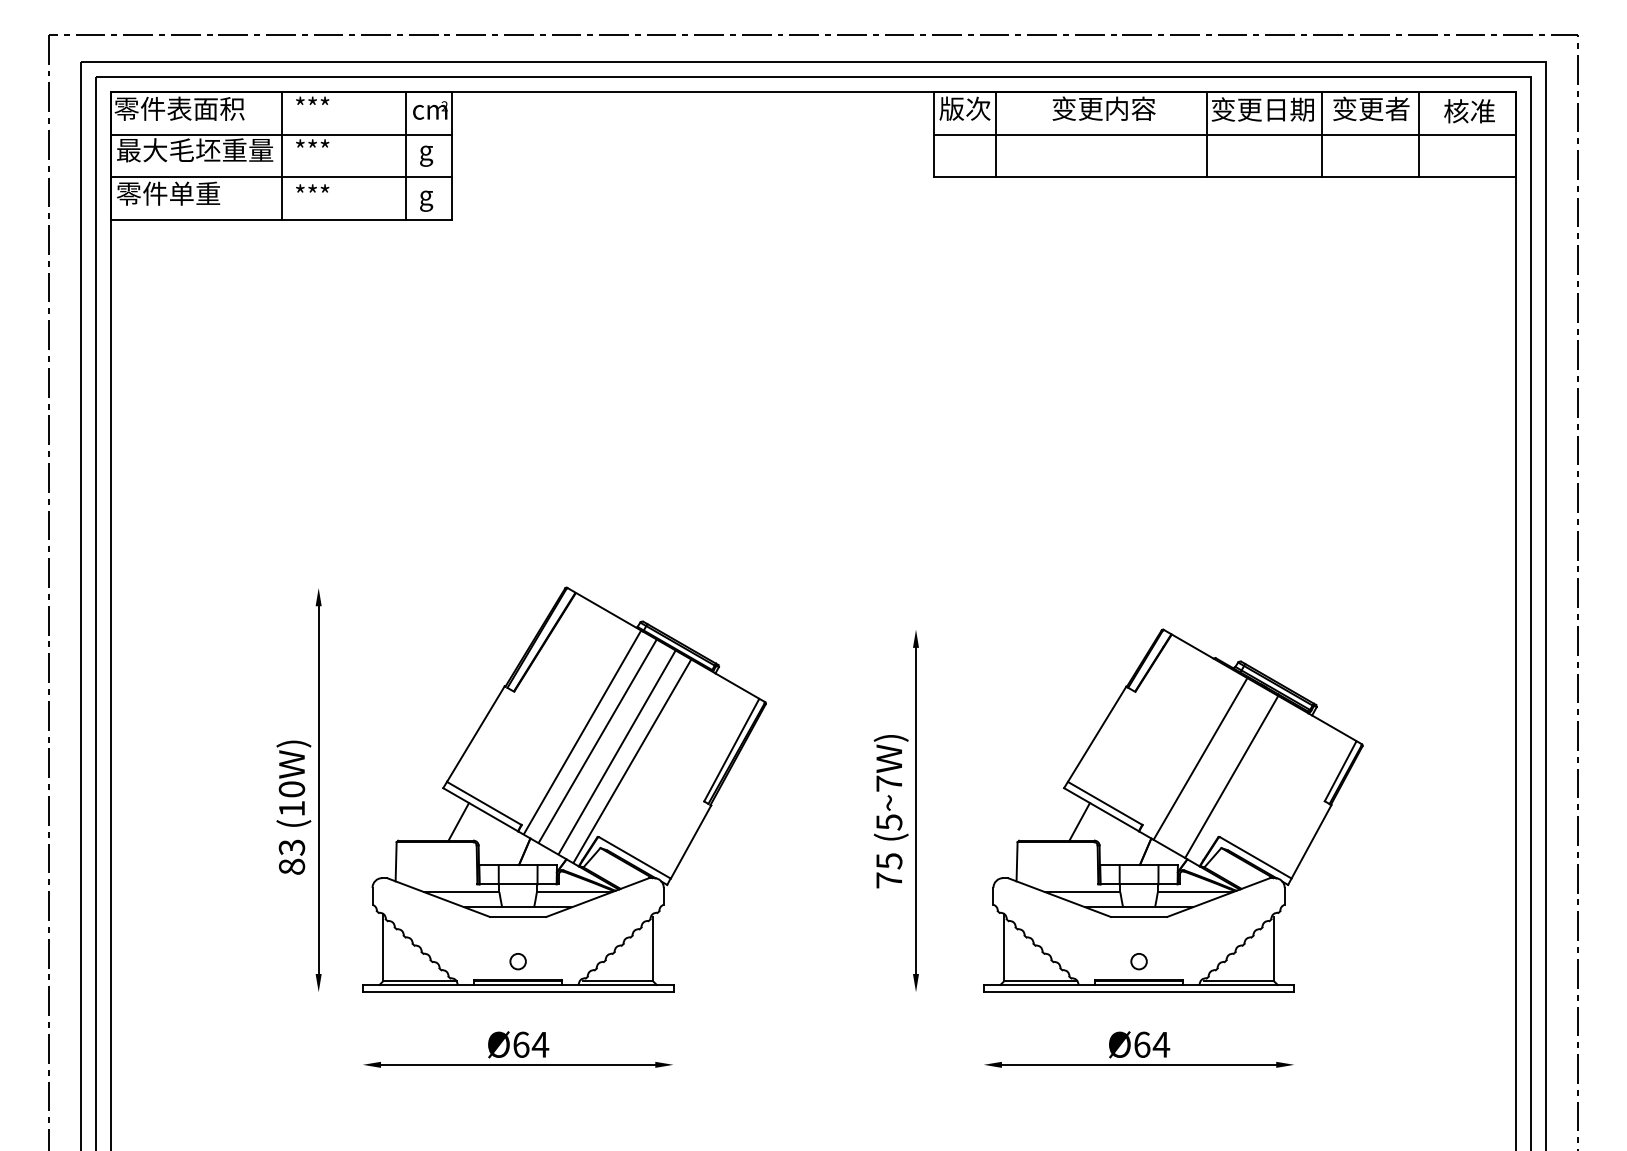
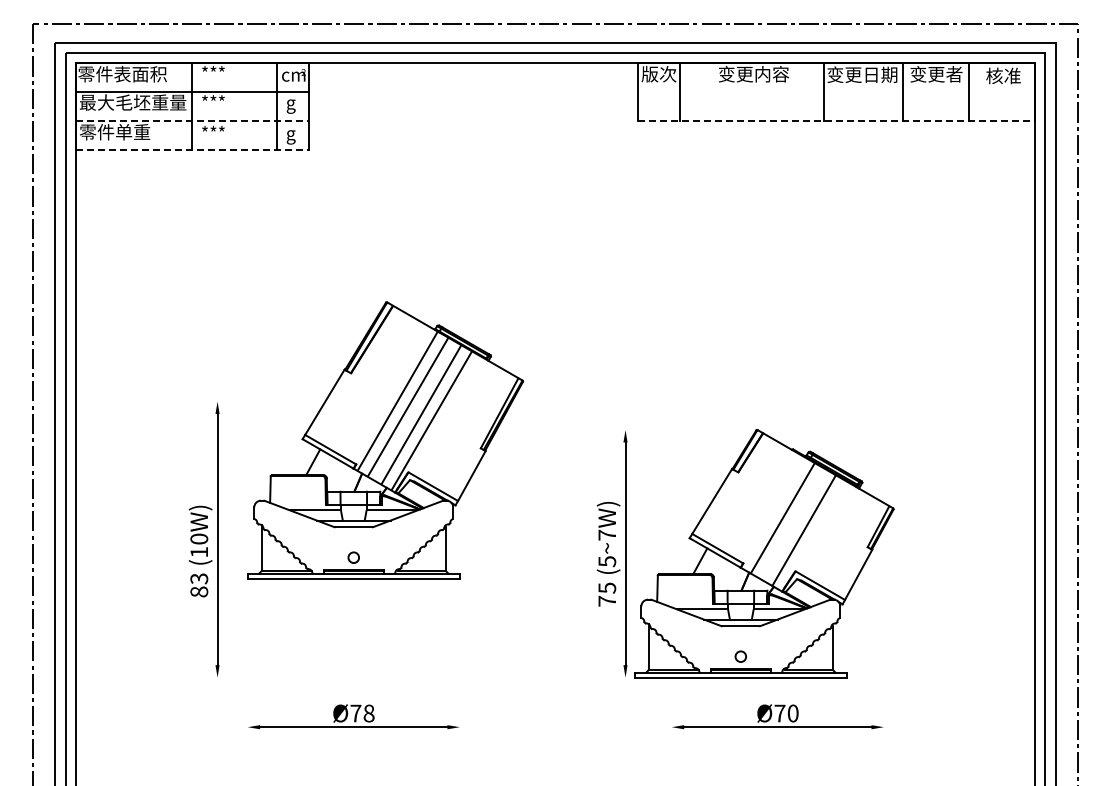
line: (1224, 135) -> (836, 92), removed
line: (281, 176) -> (192, 120), solid -> dashed
line: (1224, 176) -> (836, 120), solid -> dashed
line: (281, 220) -> (192, 150), solid -> dashed
part: (564, 790) -> (385, 440), moved
part: (1173, 810) -> (764, 553), moved
text: (530, 1044) -> (362, 713), Ø64 -> Ø78
text: (1151, 1044) -> (786, 713), Ø64 -> Ø70

